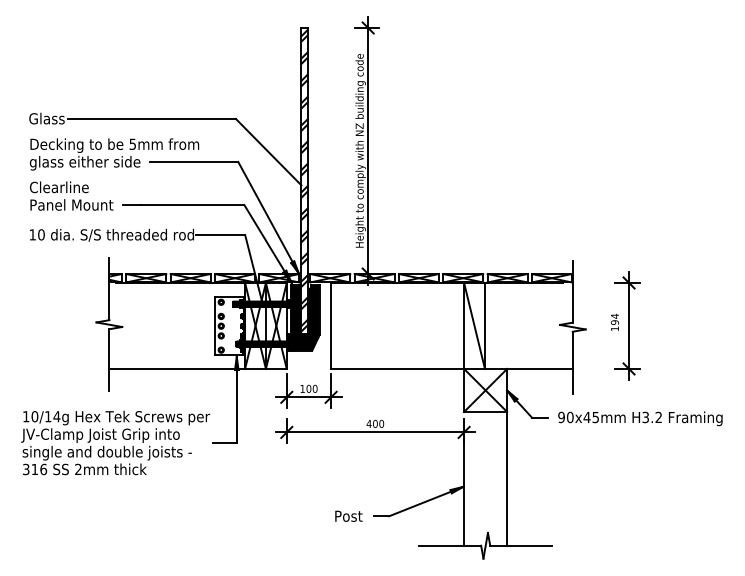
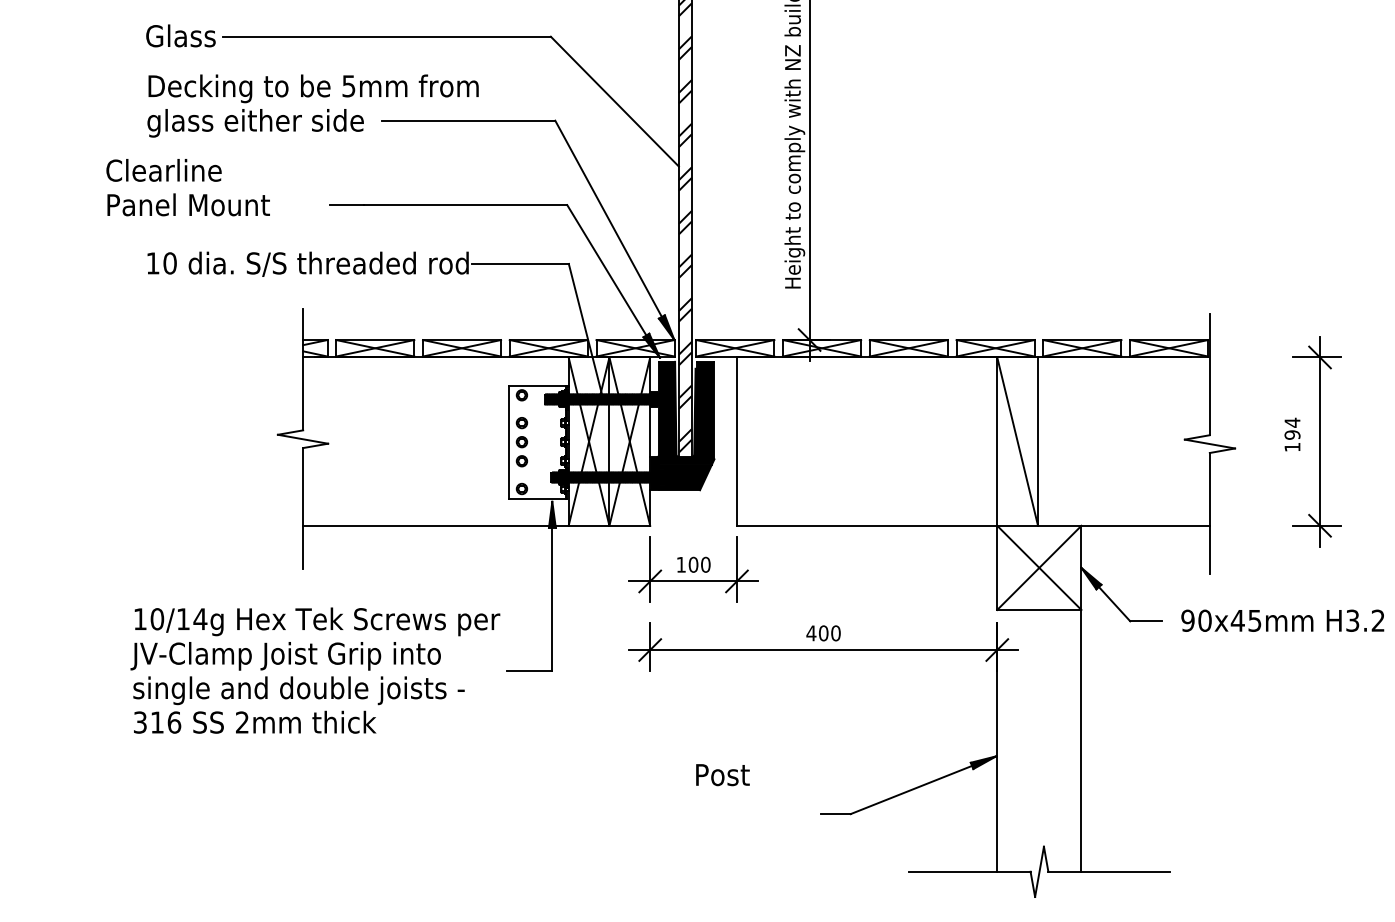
text: (71, 195) -> (187, 186), moved
text: (348, 515) -> (722, 773), moved

